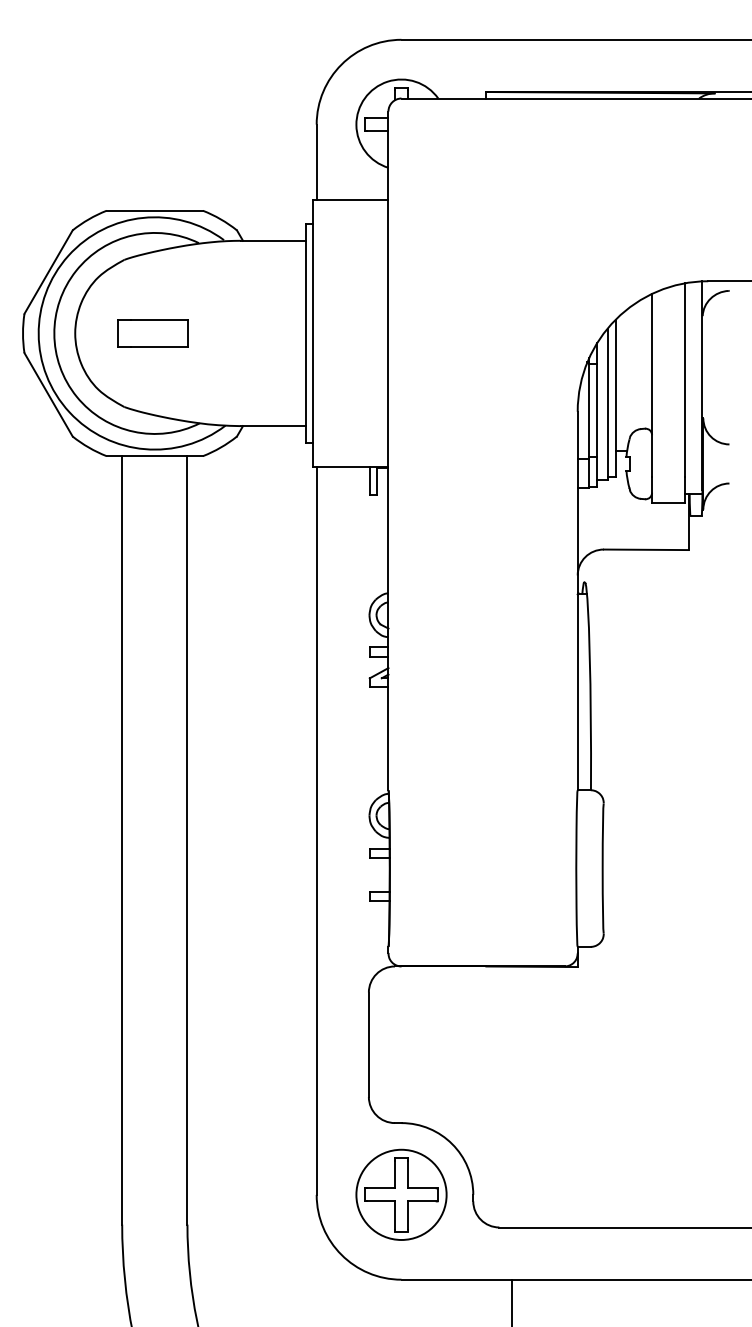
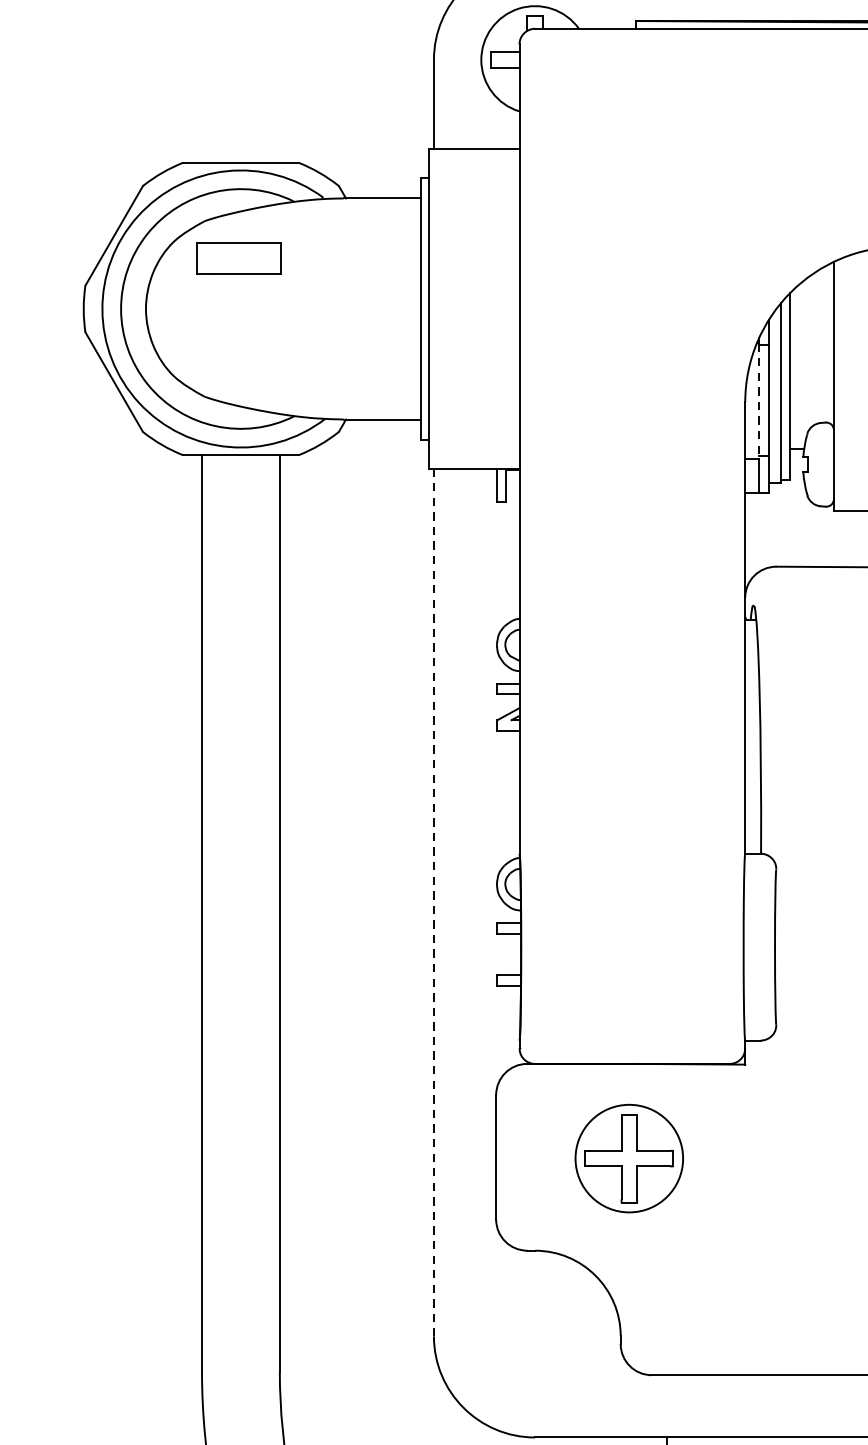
part: (152, 333) -> (238, 258), moved
line: (589, 411) -> (759, 402), solid -> dashed
line: (316, 831) -> (433, 902), solid -> dashed
part: (401, 1194) -> (629, 1158), moved

